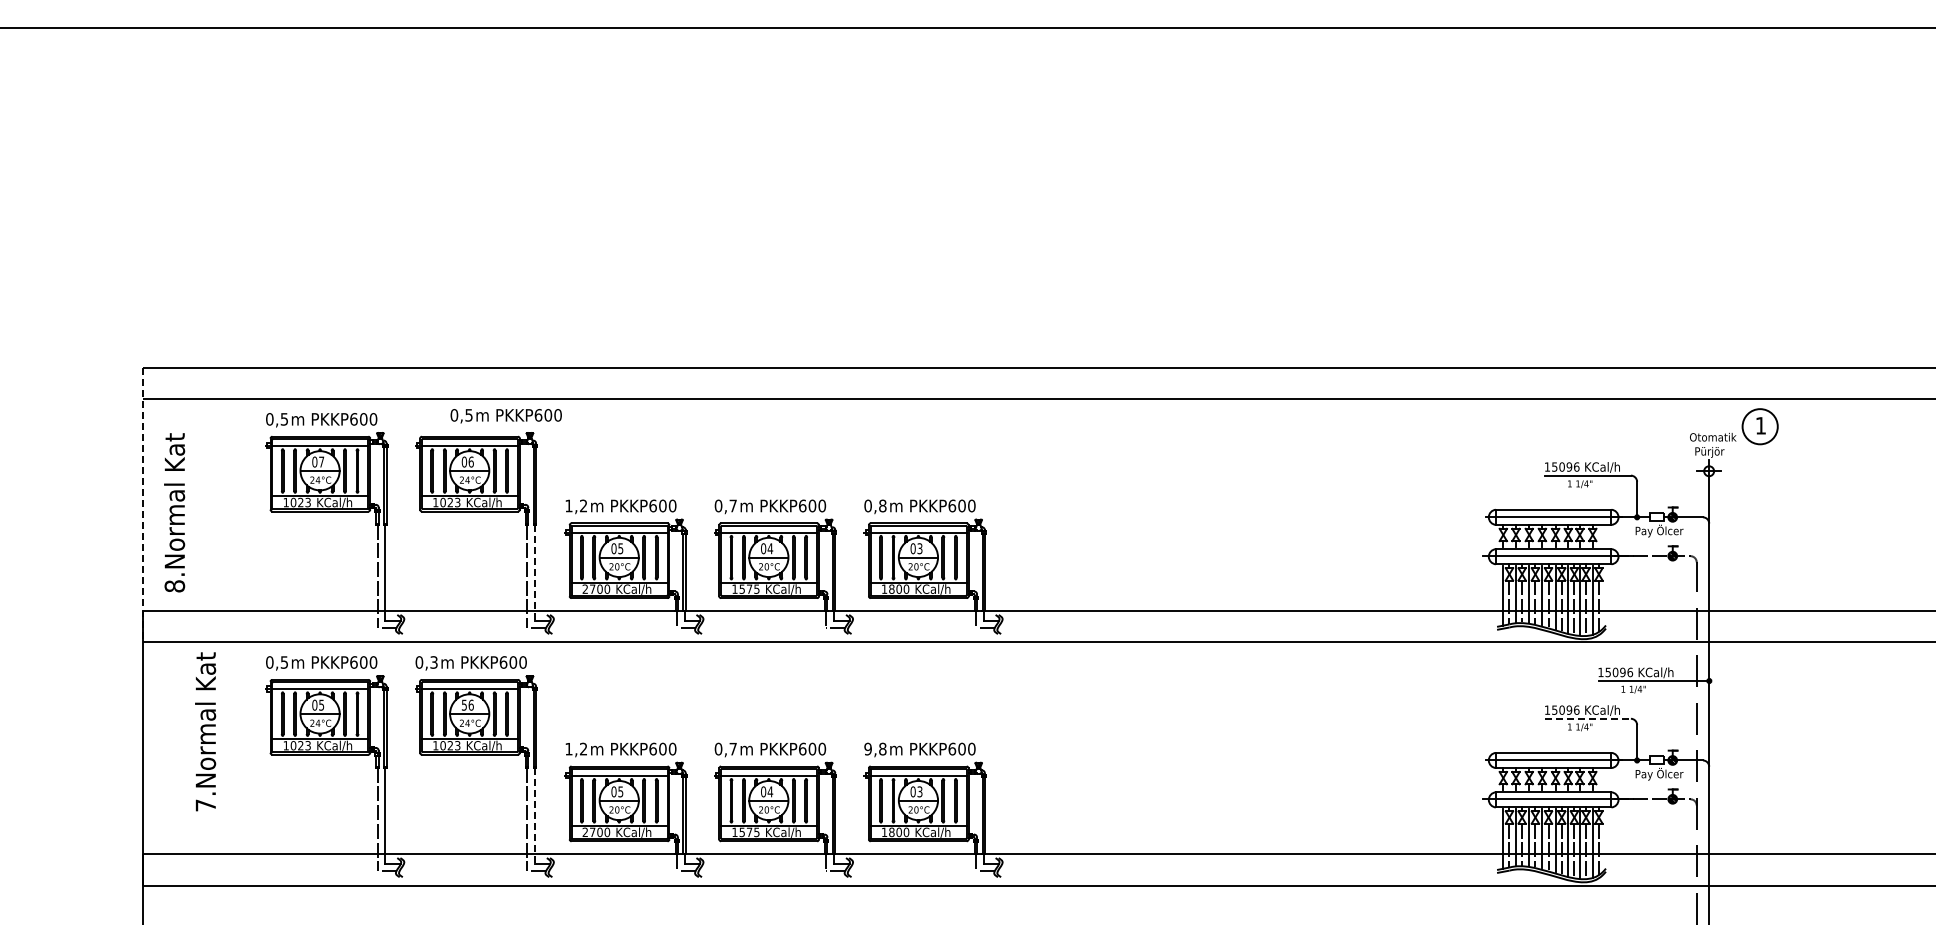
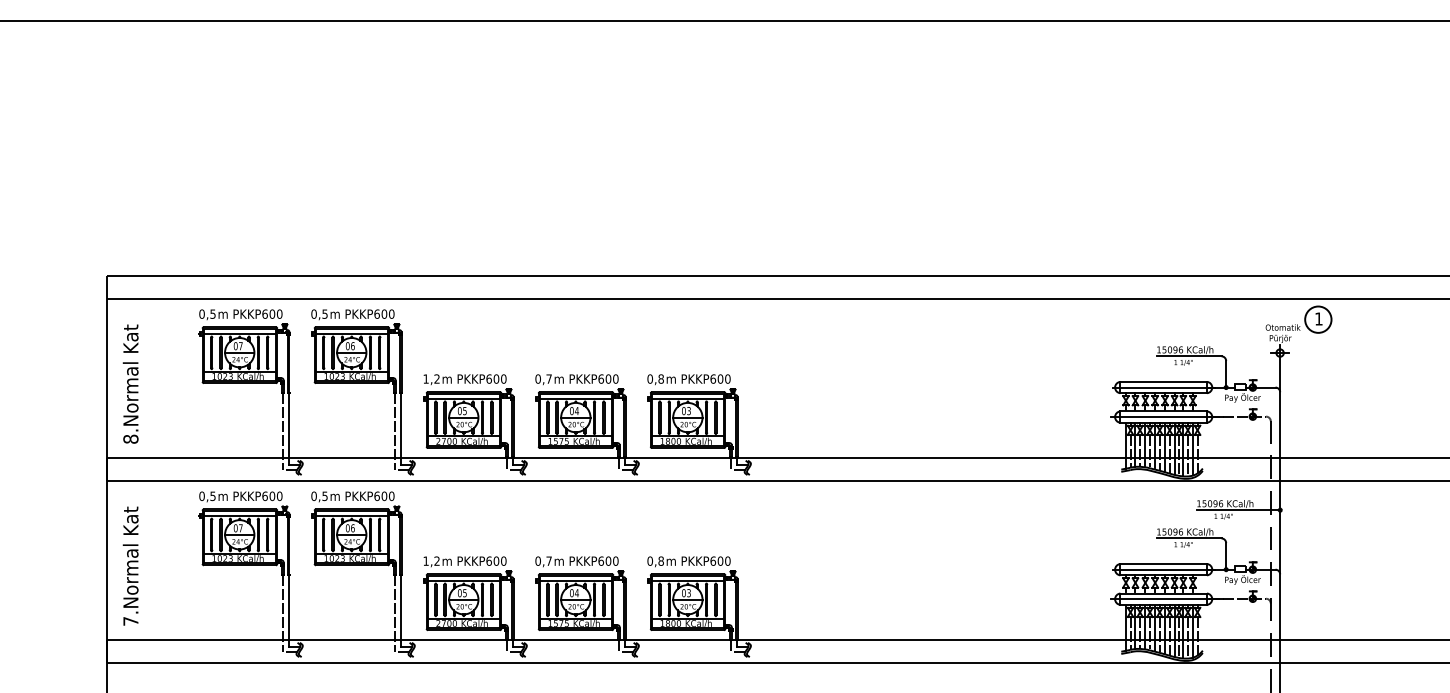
text: (505, 416) -> (352, 315), moved
line: (143, 505) -> (107, 378), dashed -> solid
line: (535, 573) -> (401, 429), dashed -> solid
text: (433, 661) -> (324, 495), 0,3 -> 0,5
text: (464, 704) -> (347, 527), 56 -> 06
text: (321, 705) -> (240, 528), 05 -> 07
line: (1588, 718) -> (1189, 538), dashed -> solid
text: (205, 731) -> (130, 565), moved
text: (867, 749) -> (649, 561), 9,8 -> 0,8
line: (535, 816) -> (401, 611), dashed -> solid

